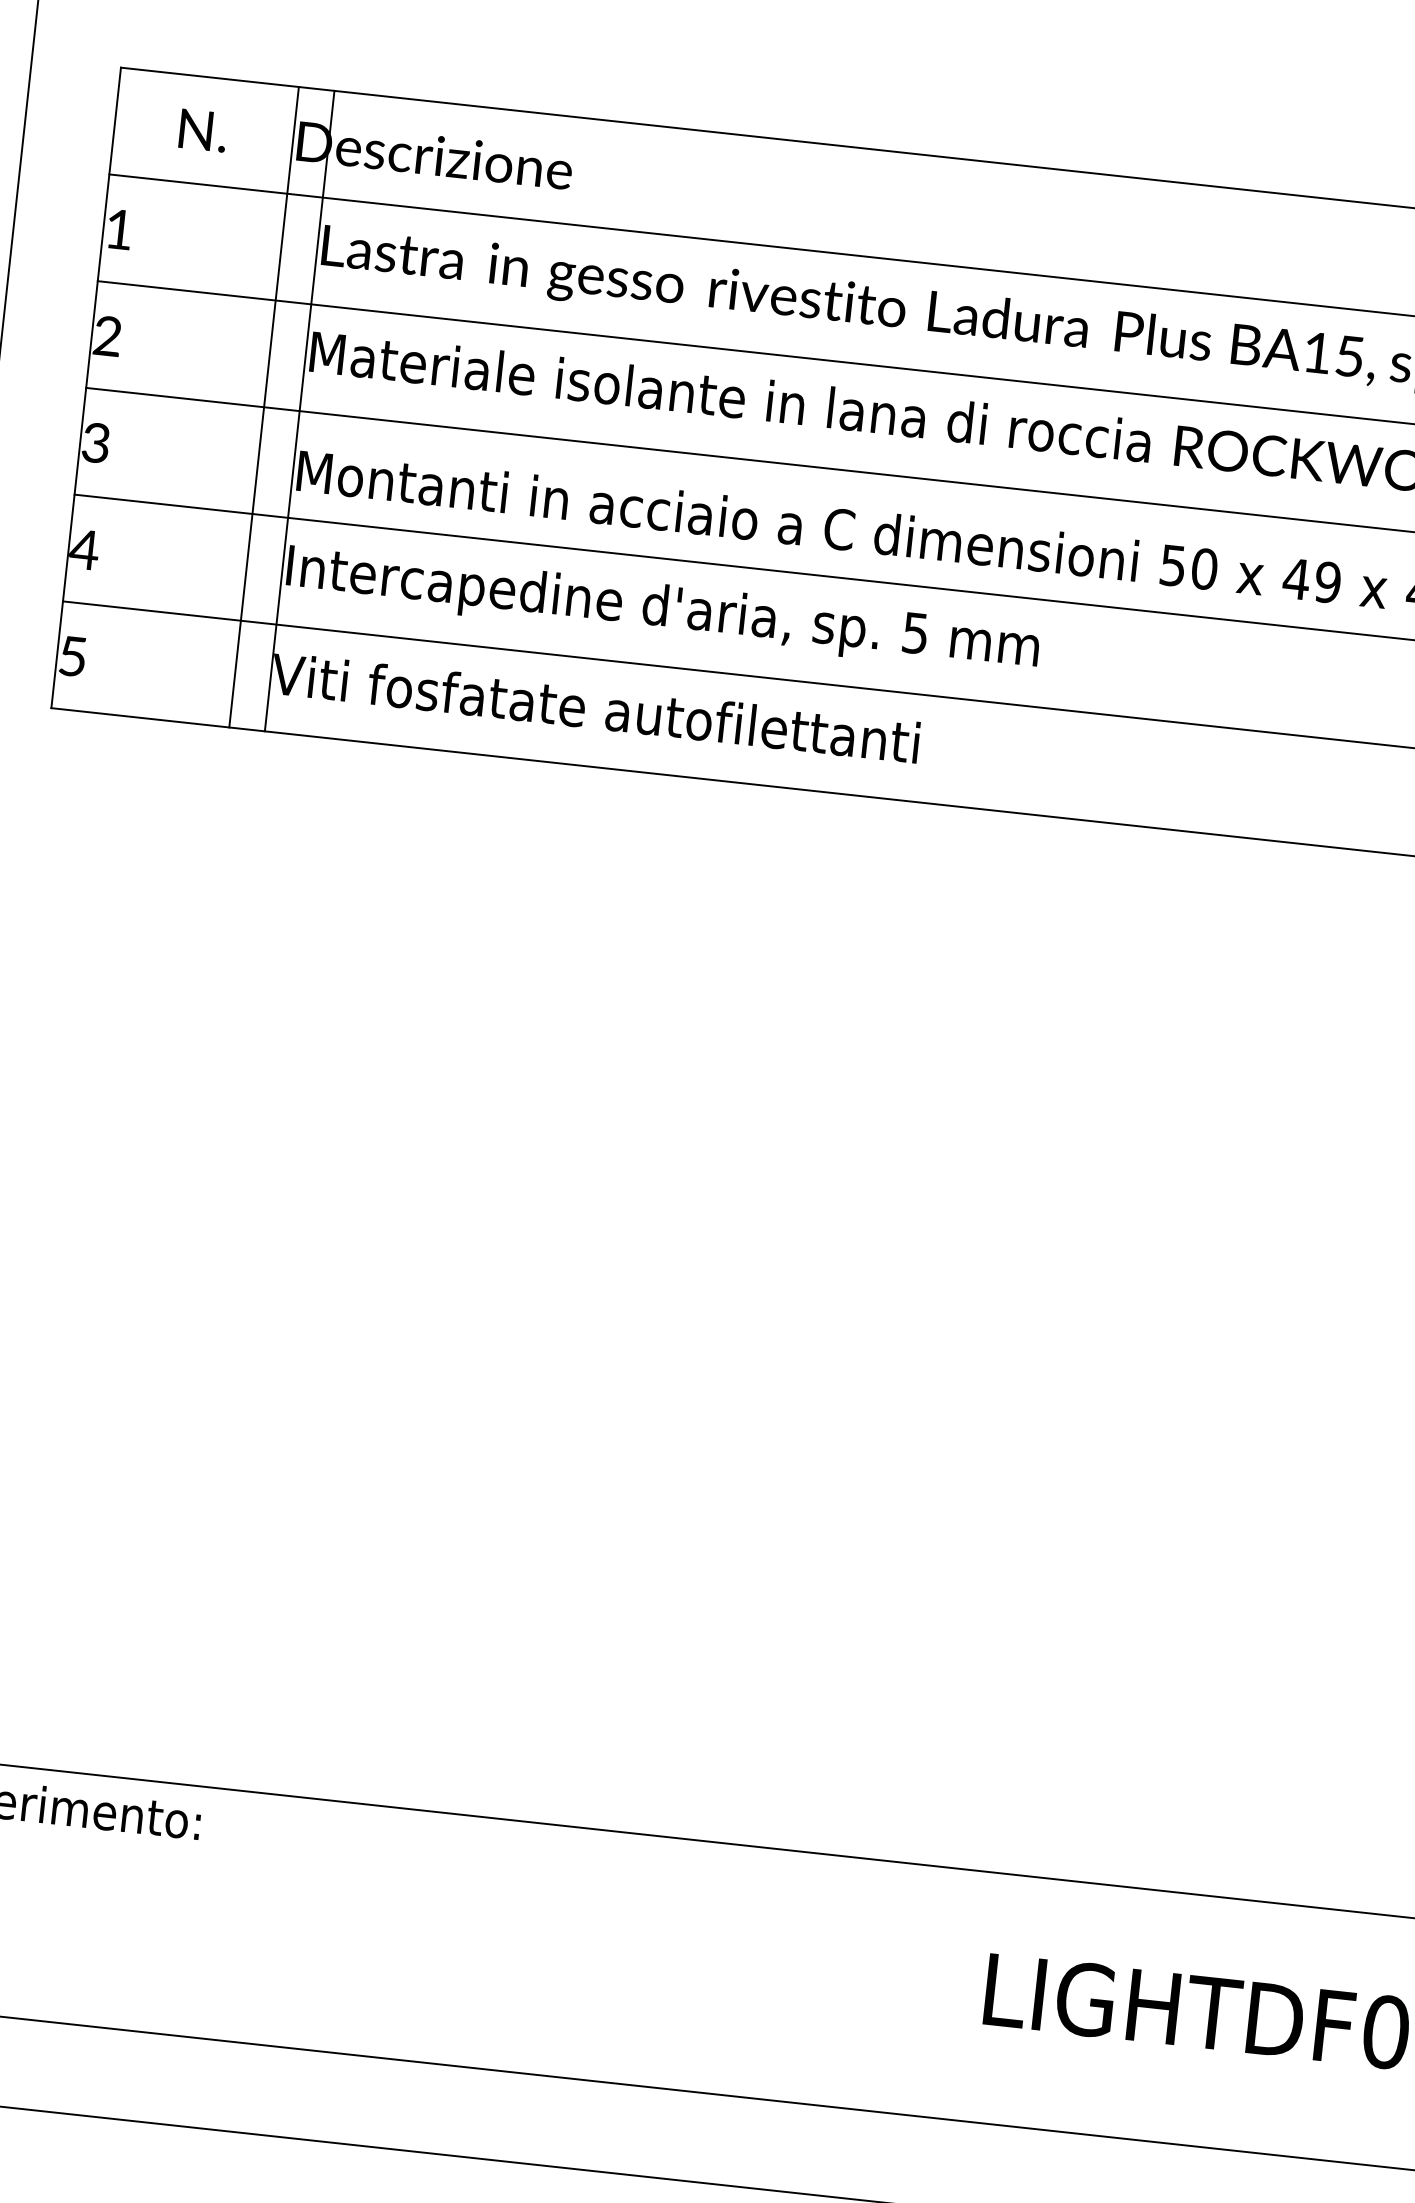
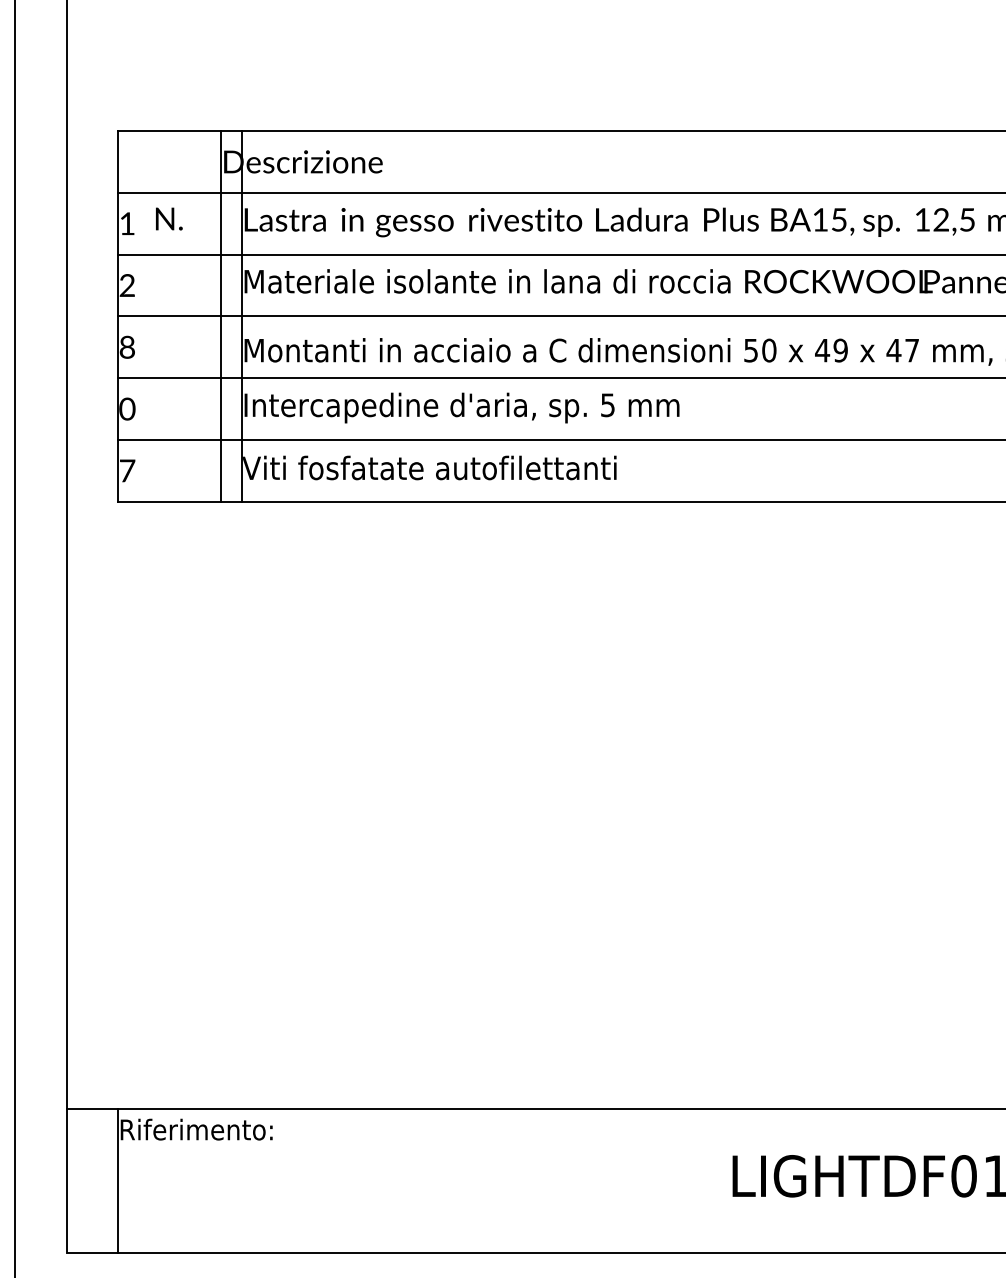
text: (203, 129) -> (169, 218), moved
text: (94, 443) -> (126, 347), 3 -> 8
text: (84, 548) -> (127, 408), 4 -> 0
text: (73, 655) -> (127, 470), 5 -> 7

